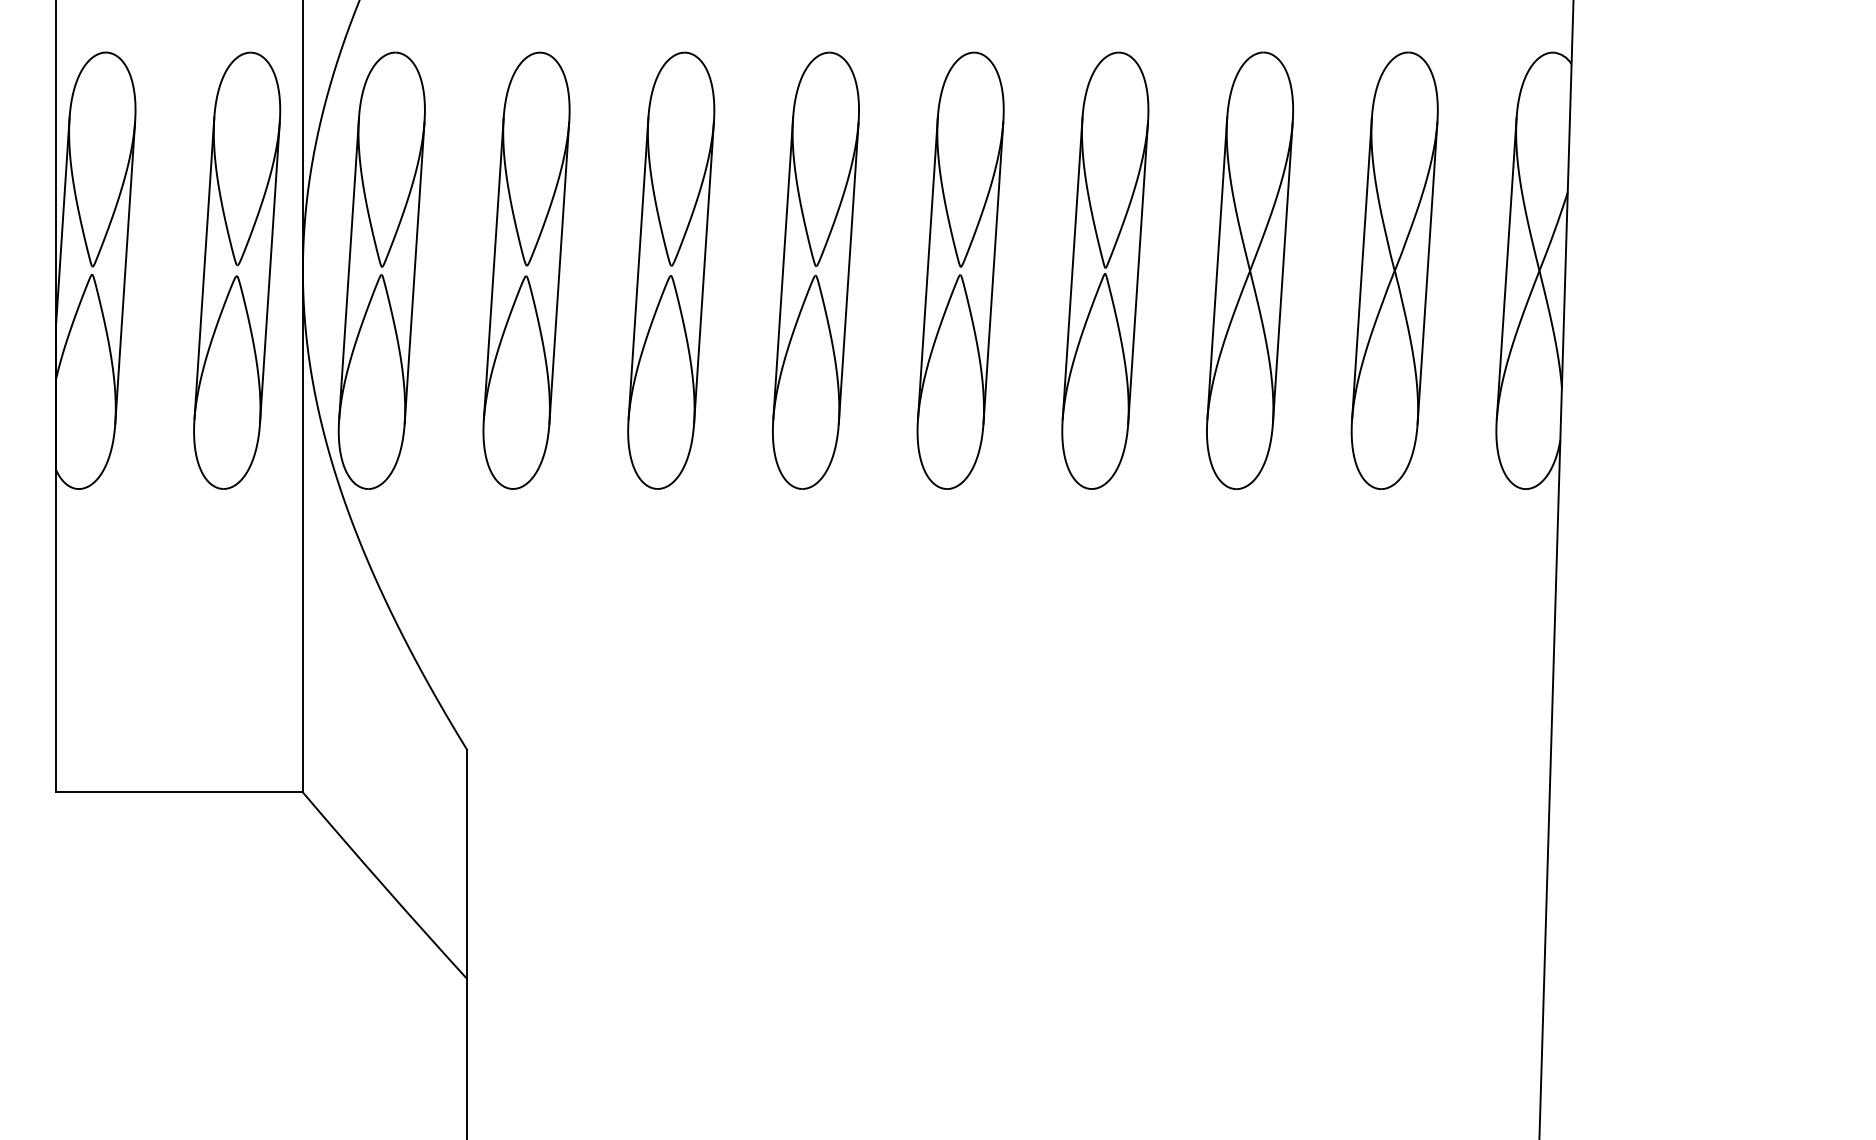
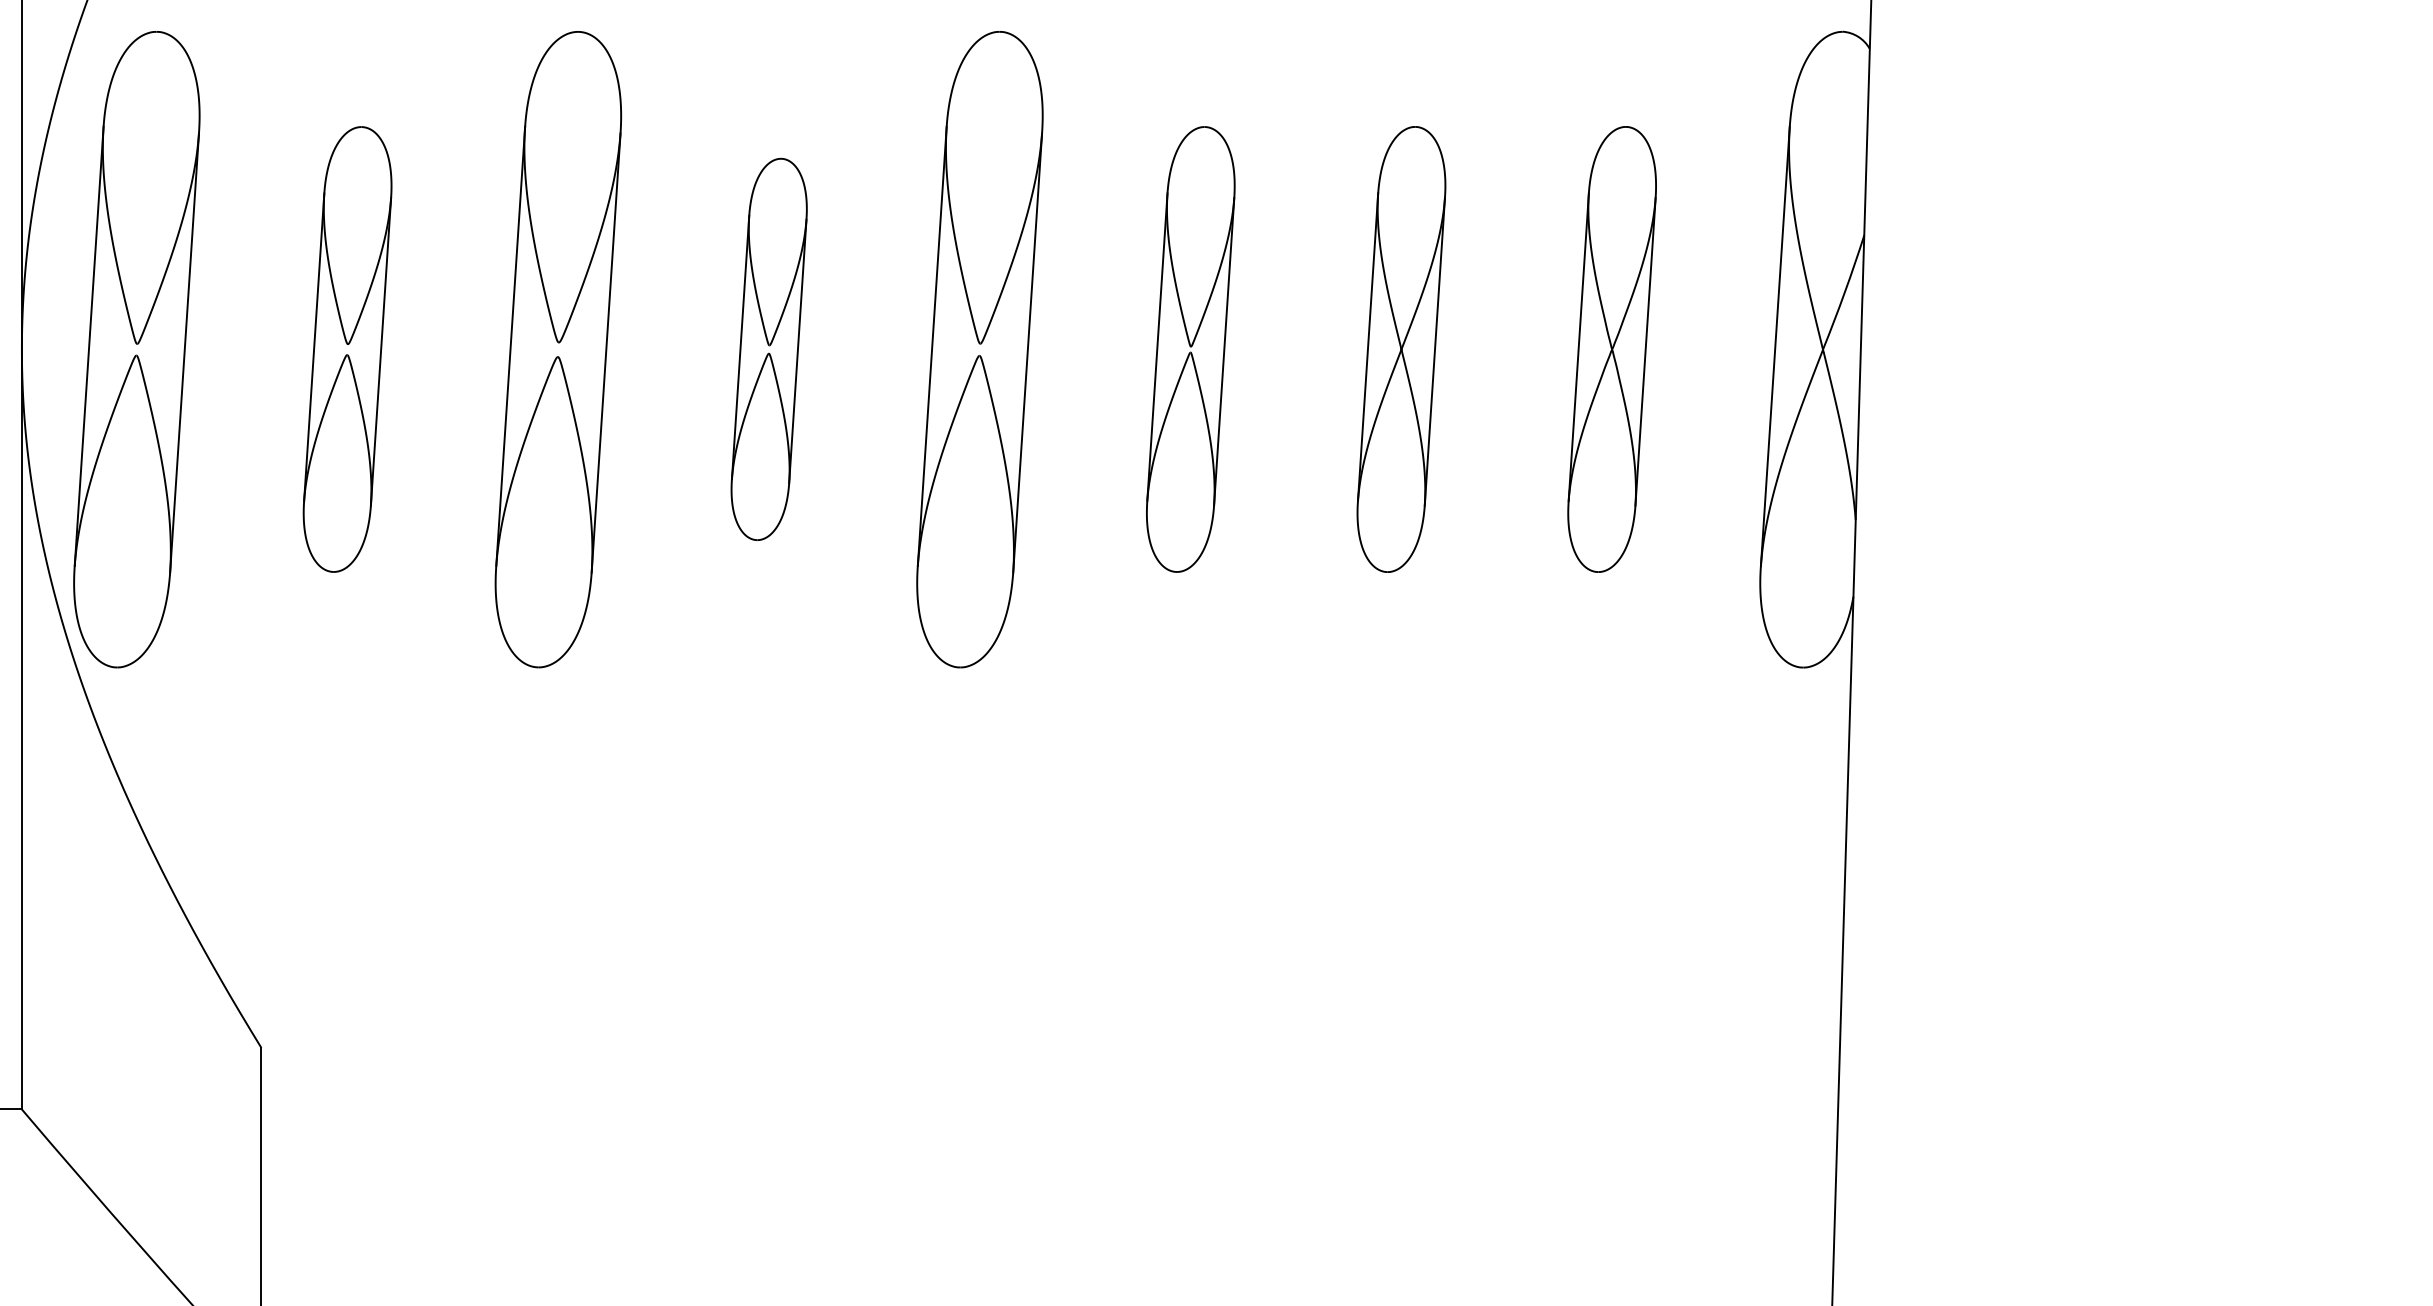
part: (526, 270) -> (347, 349), size x0.7
part: (815, 270) -> (768, 349), size x0.6
part: (1105, 270) -> (1190, 349), size x0.7
part: (1249, 270) -> (1400, 349), size x0.7
part: (1394, 270) -> (1611, 349), size x0.7

